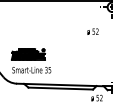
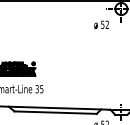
text: (92, 31) -> (101, 24), moved

